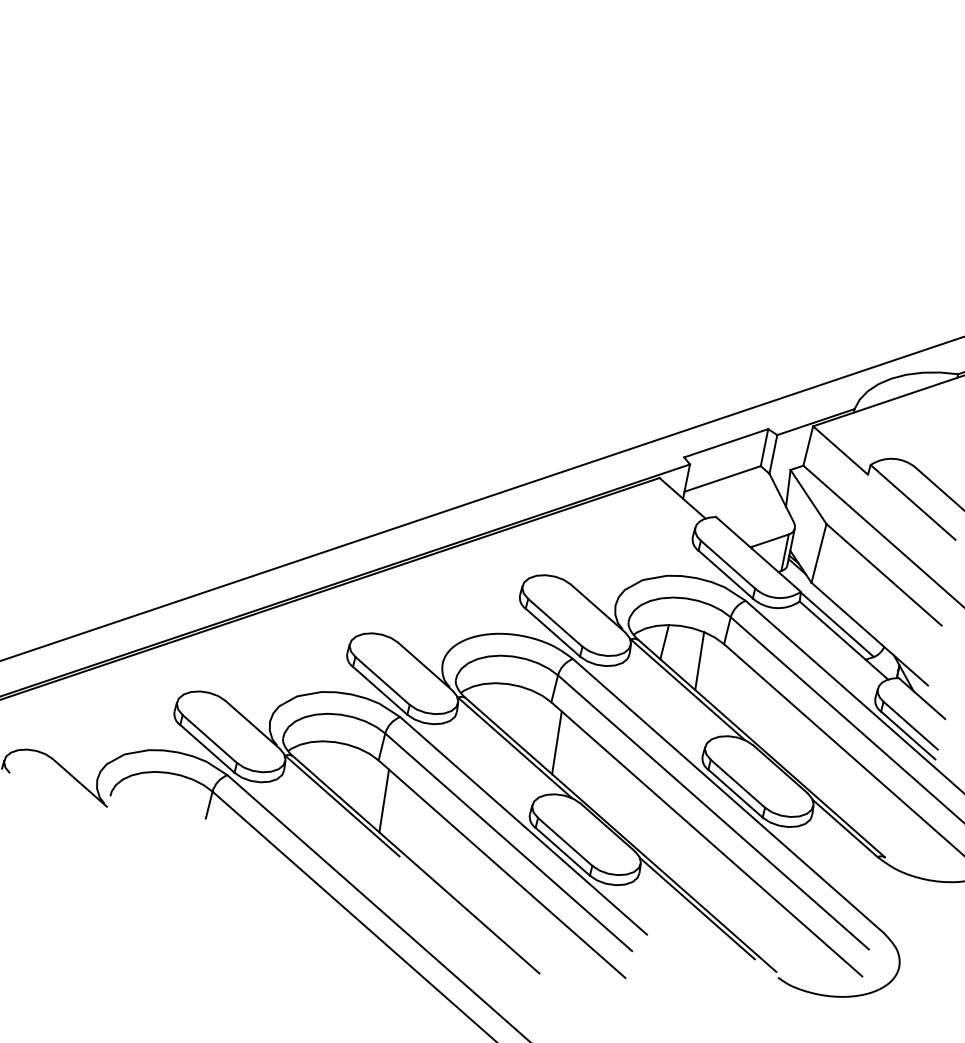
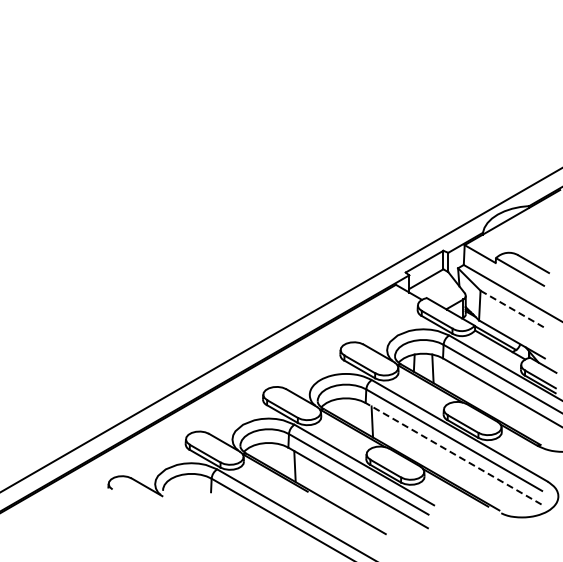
line: (884, 574) -> (513, 309), solid -> dashed
line: (706, 838) -> (453, 453), solid -> dashed

